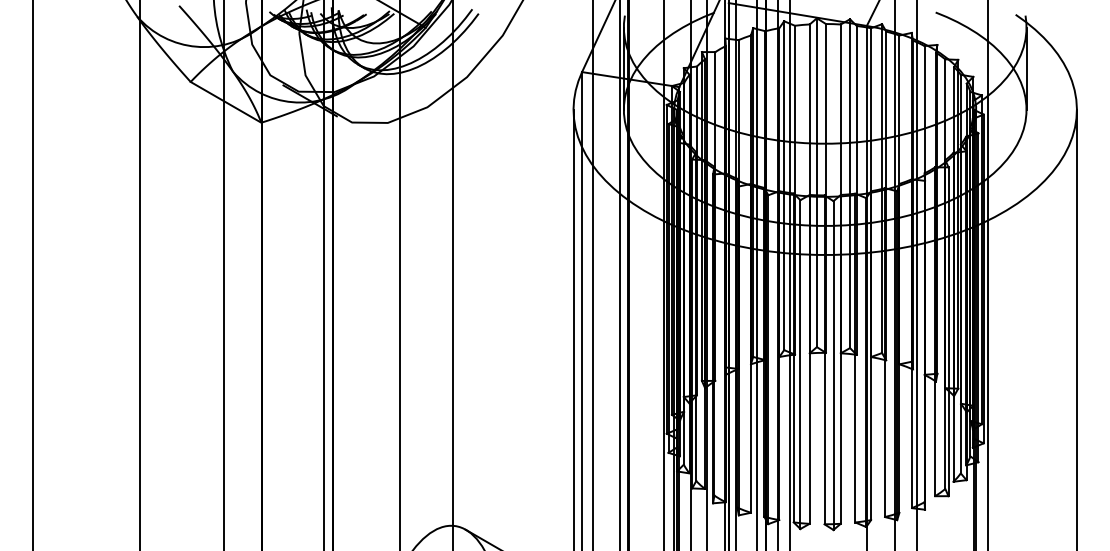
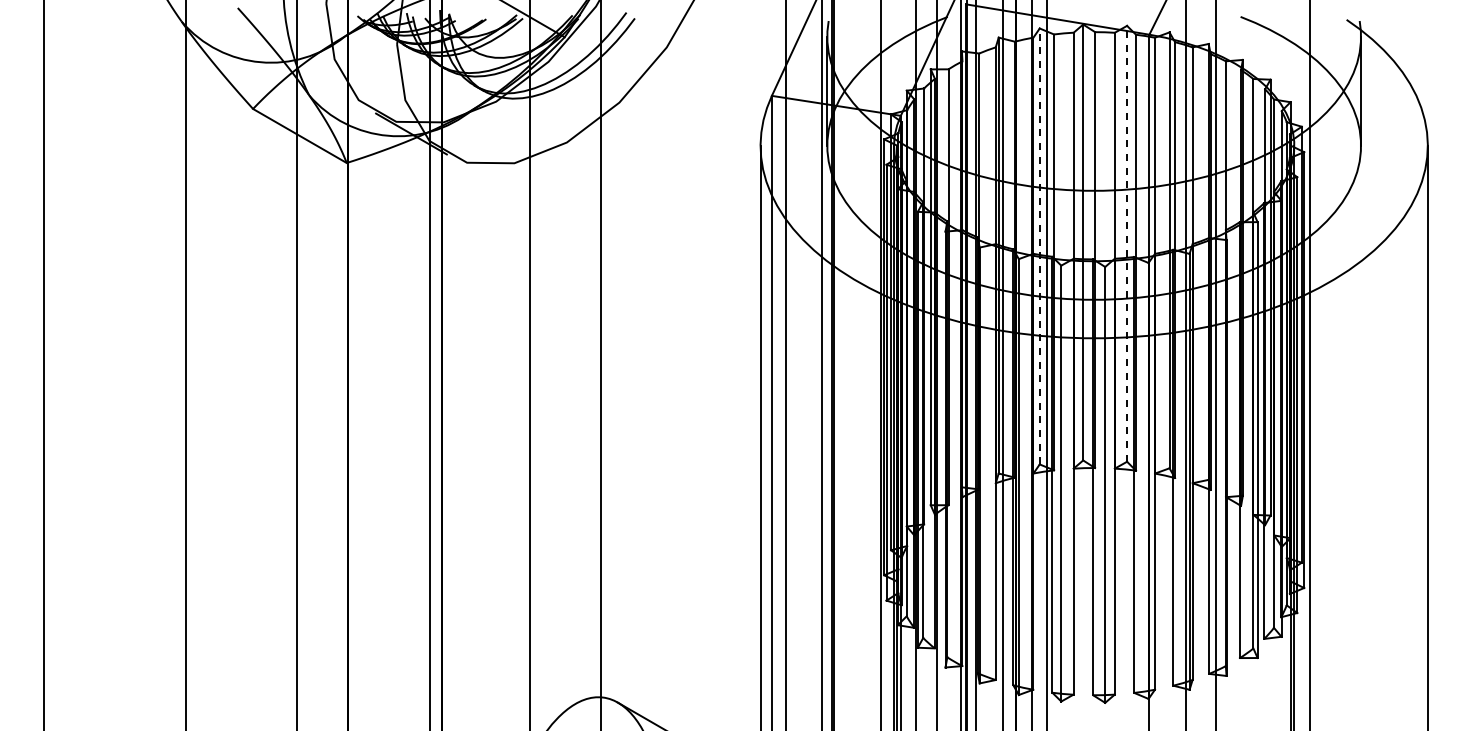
line: (850, 183) -> (1127, 243), solid -> dashed
line: (783, 185) -> (1039, 246), solid -> dashed

